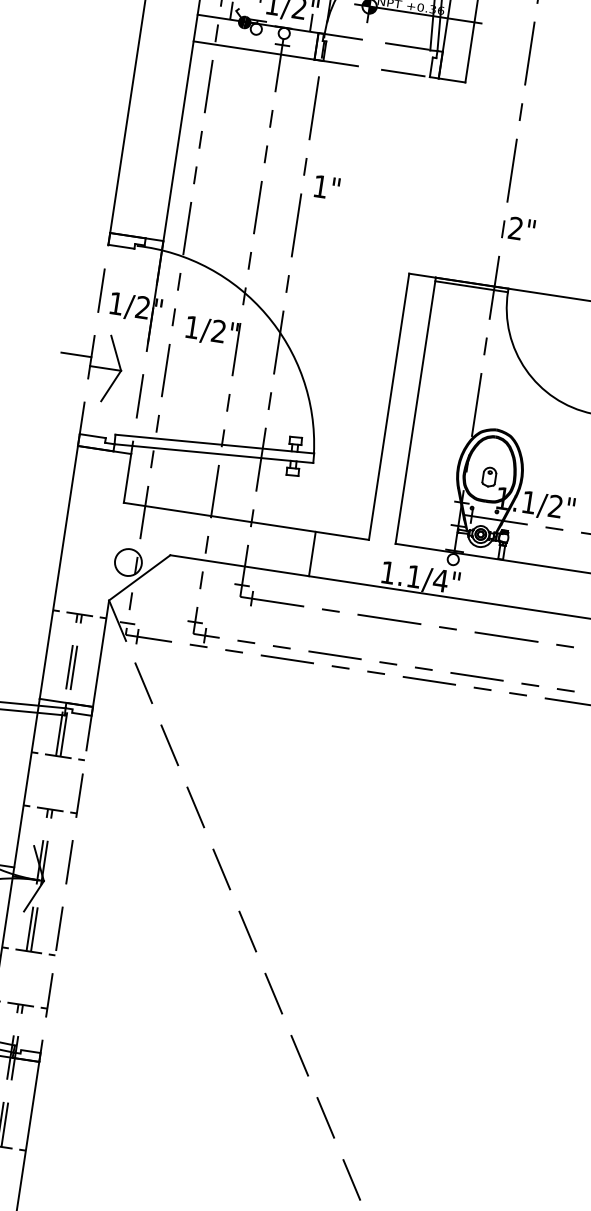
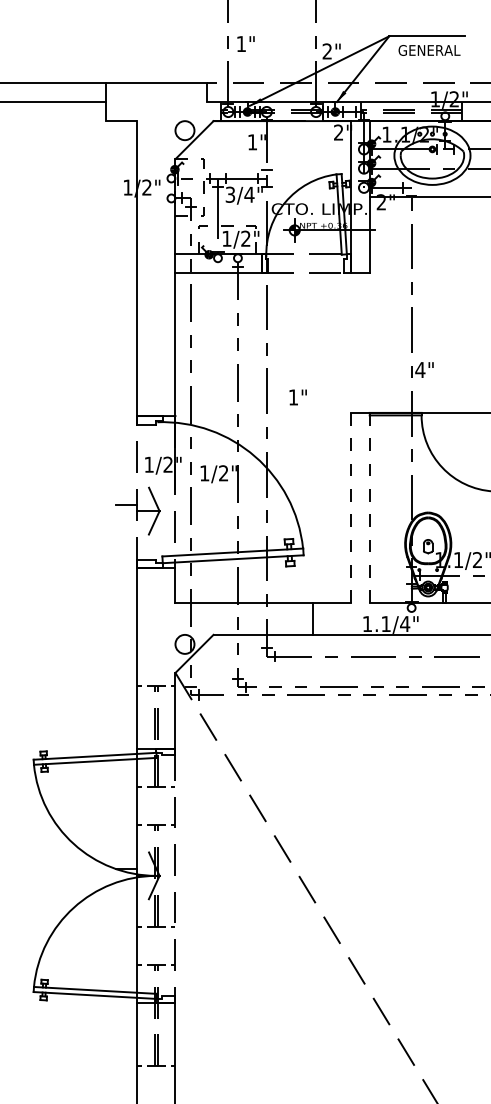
text: (326, 187) -> (297, 397), moved
text: (516, 227) -> (420, 369), 2" -> 4"
line: (388, 407) -> (350, 508), solid -> dashed
line: (415, 411) -> (369, 508), solid -> dashed

